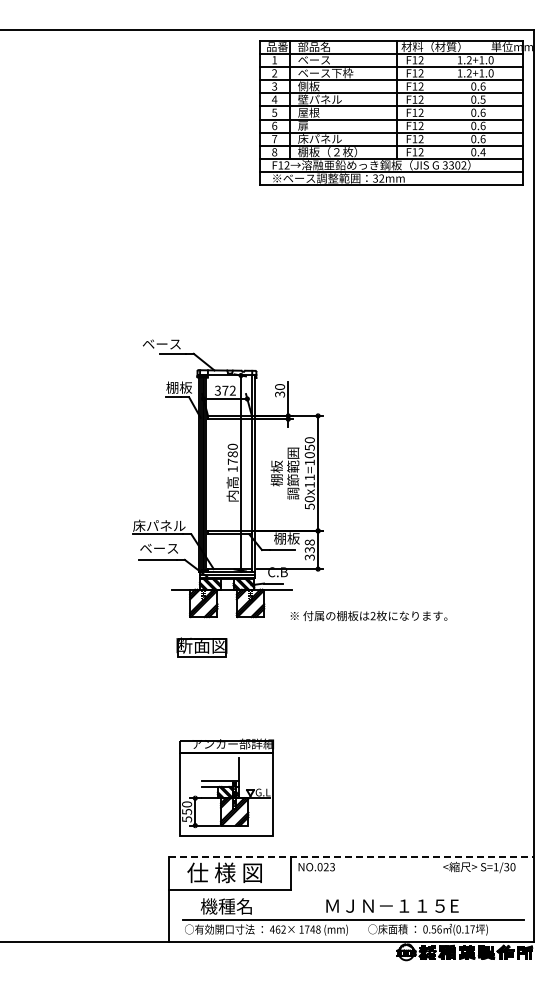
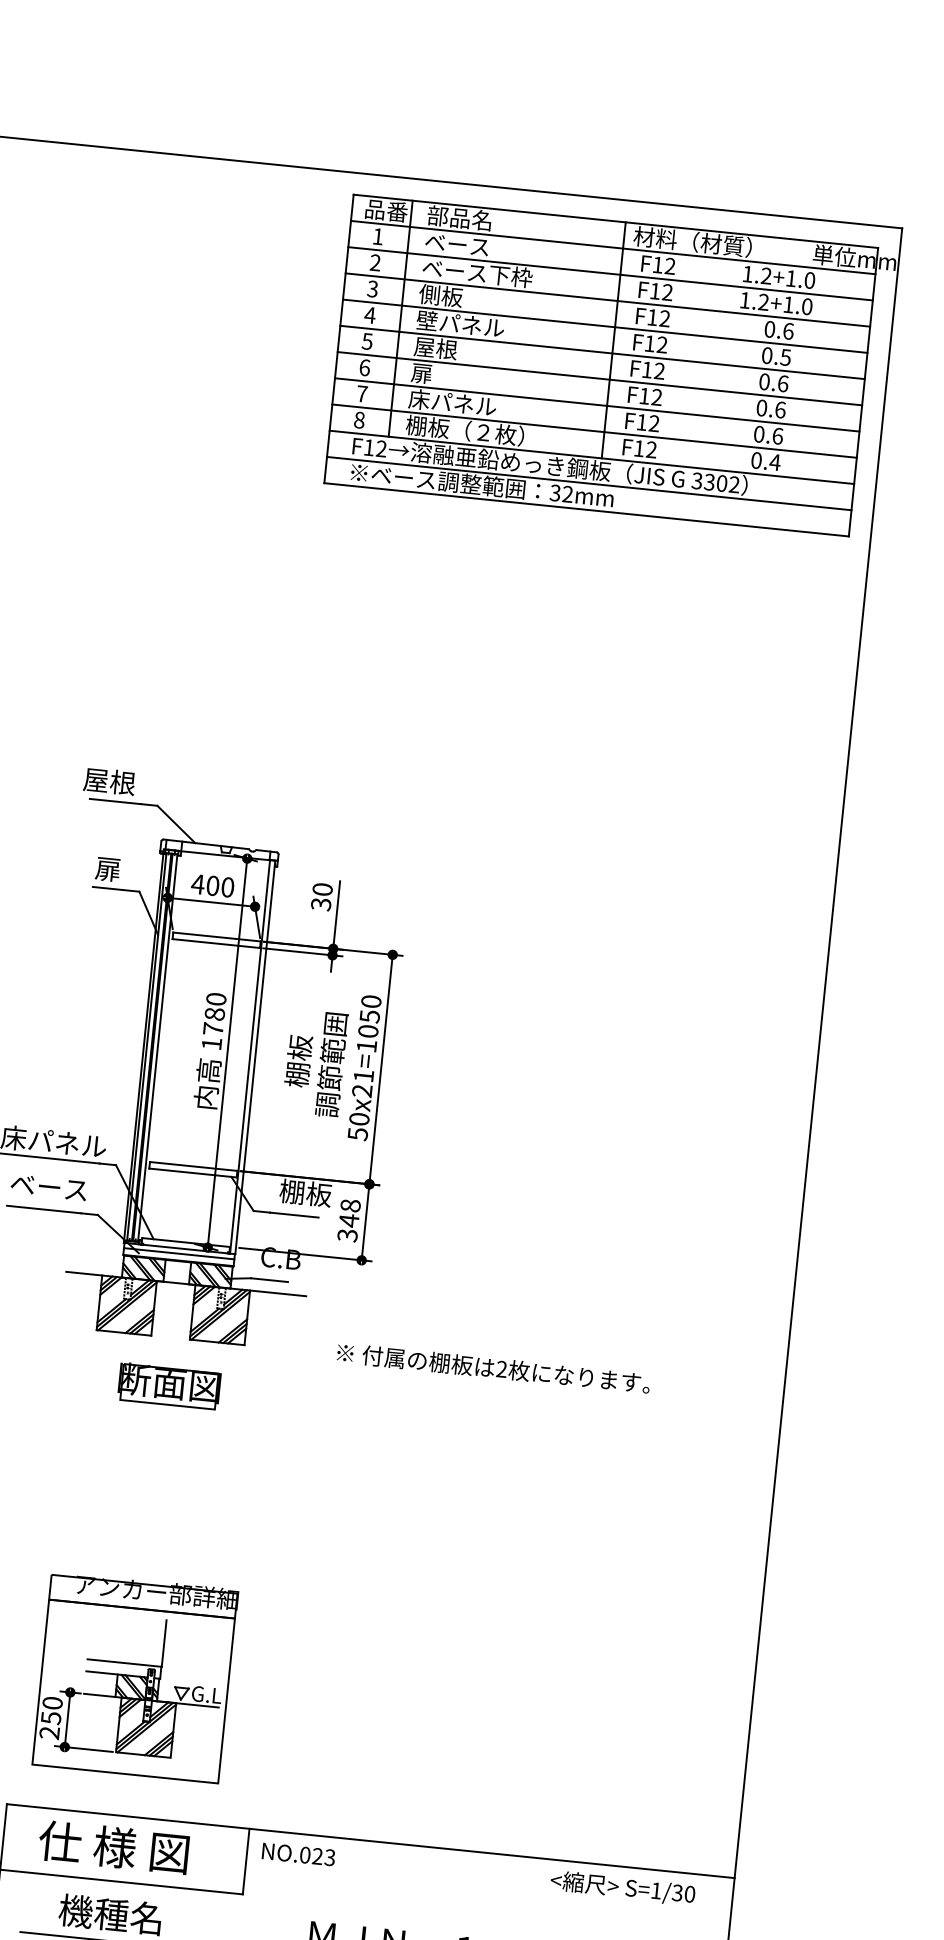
text: (161, 344) -> (94, 780), ベース -> 屋根
text: (178, 387) -> (120, 869), 棚板 -> 扉
text: (224, 390) -> (211, 885), 372 -> 400
text: (309, 485) -> (361, 1091), 50x11=1050 -> 50x21=1050
text: (309, 549) -> (348, 1219), 338 -> 348
text: (368, 615) -> (492, 1367), moved
part: (201, 647) -> (168, 1386), moved
text: (187, 819) -> (50, 1733), 550 -> 250
line: (352, 856) -> (372, 1840), dashed -> solid

